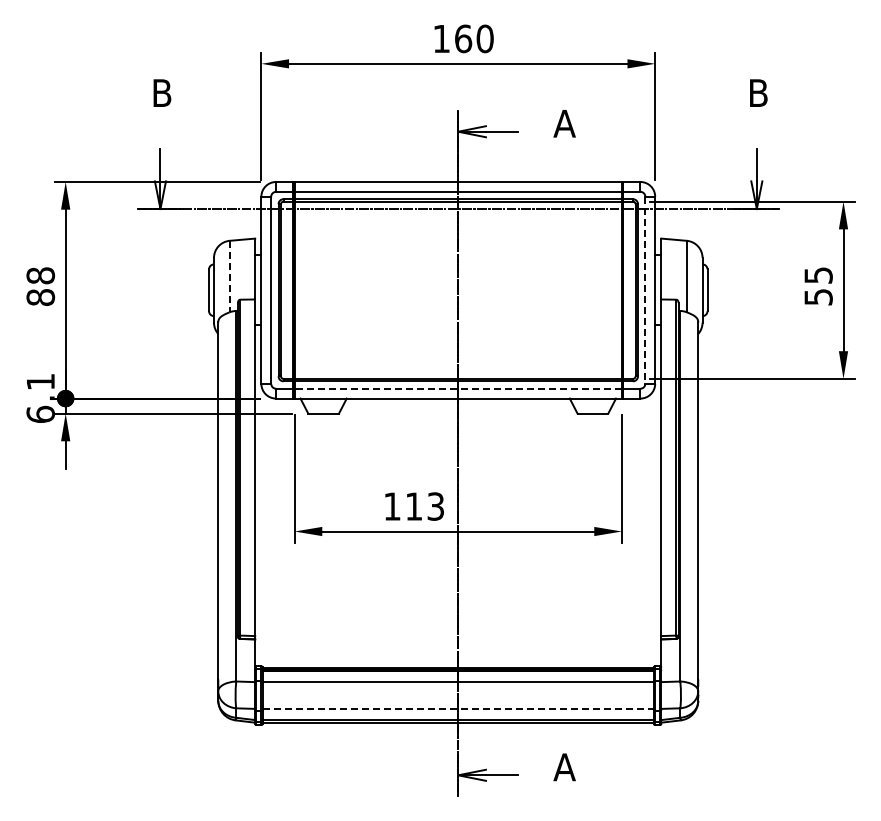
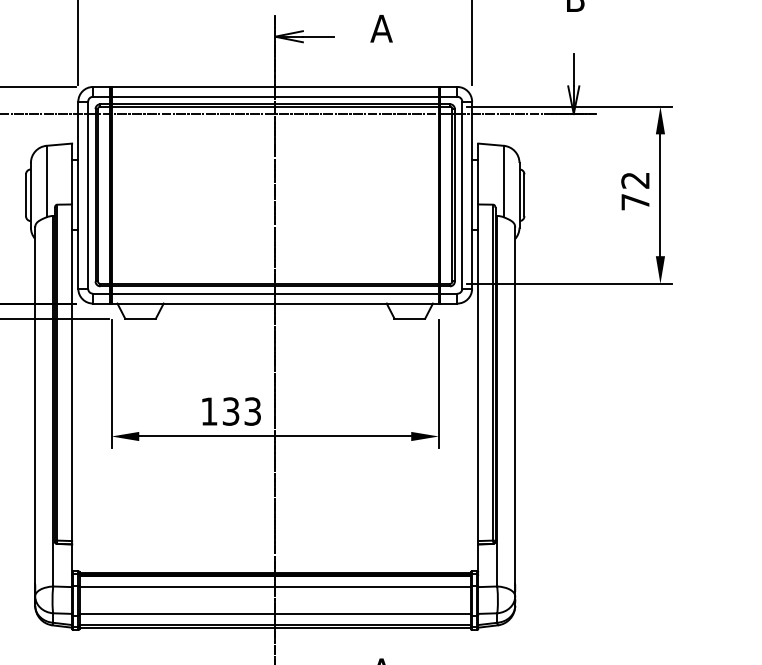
line: (229, 276) -> (46, 181), dashed -> solid
text: (818, 286) -> (635, 191), 55 -> 72
line: (645, 290) -> (462, 195), dashed -> solid
line: (458, 388) -> (275, 293), dashed -> solid
text: (414, 506) -> (231, 411), 113 -> 133
line: (458, 708) -> (275, 613), dashed -> solid

